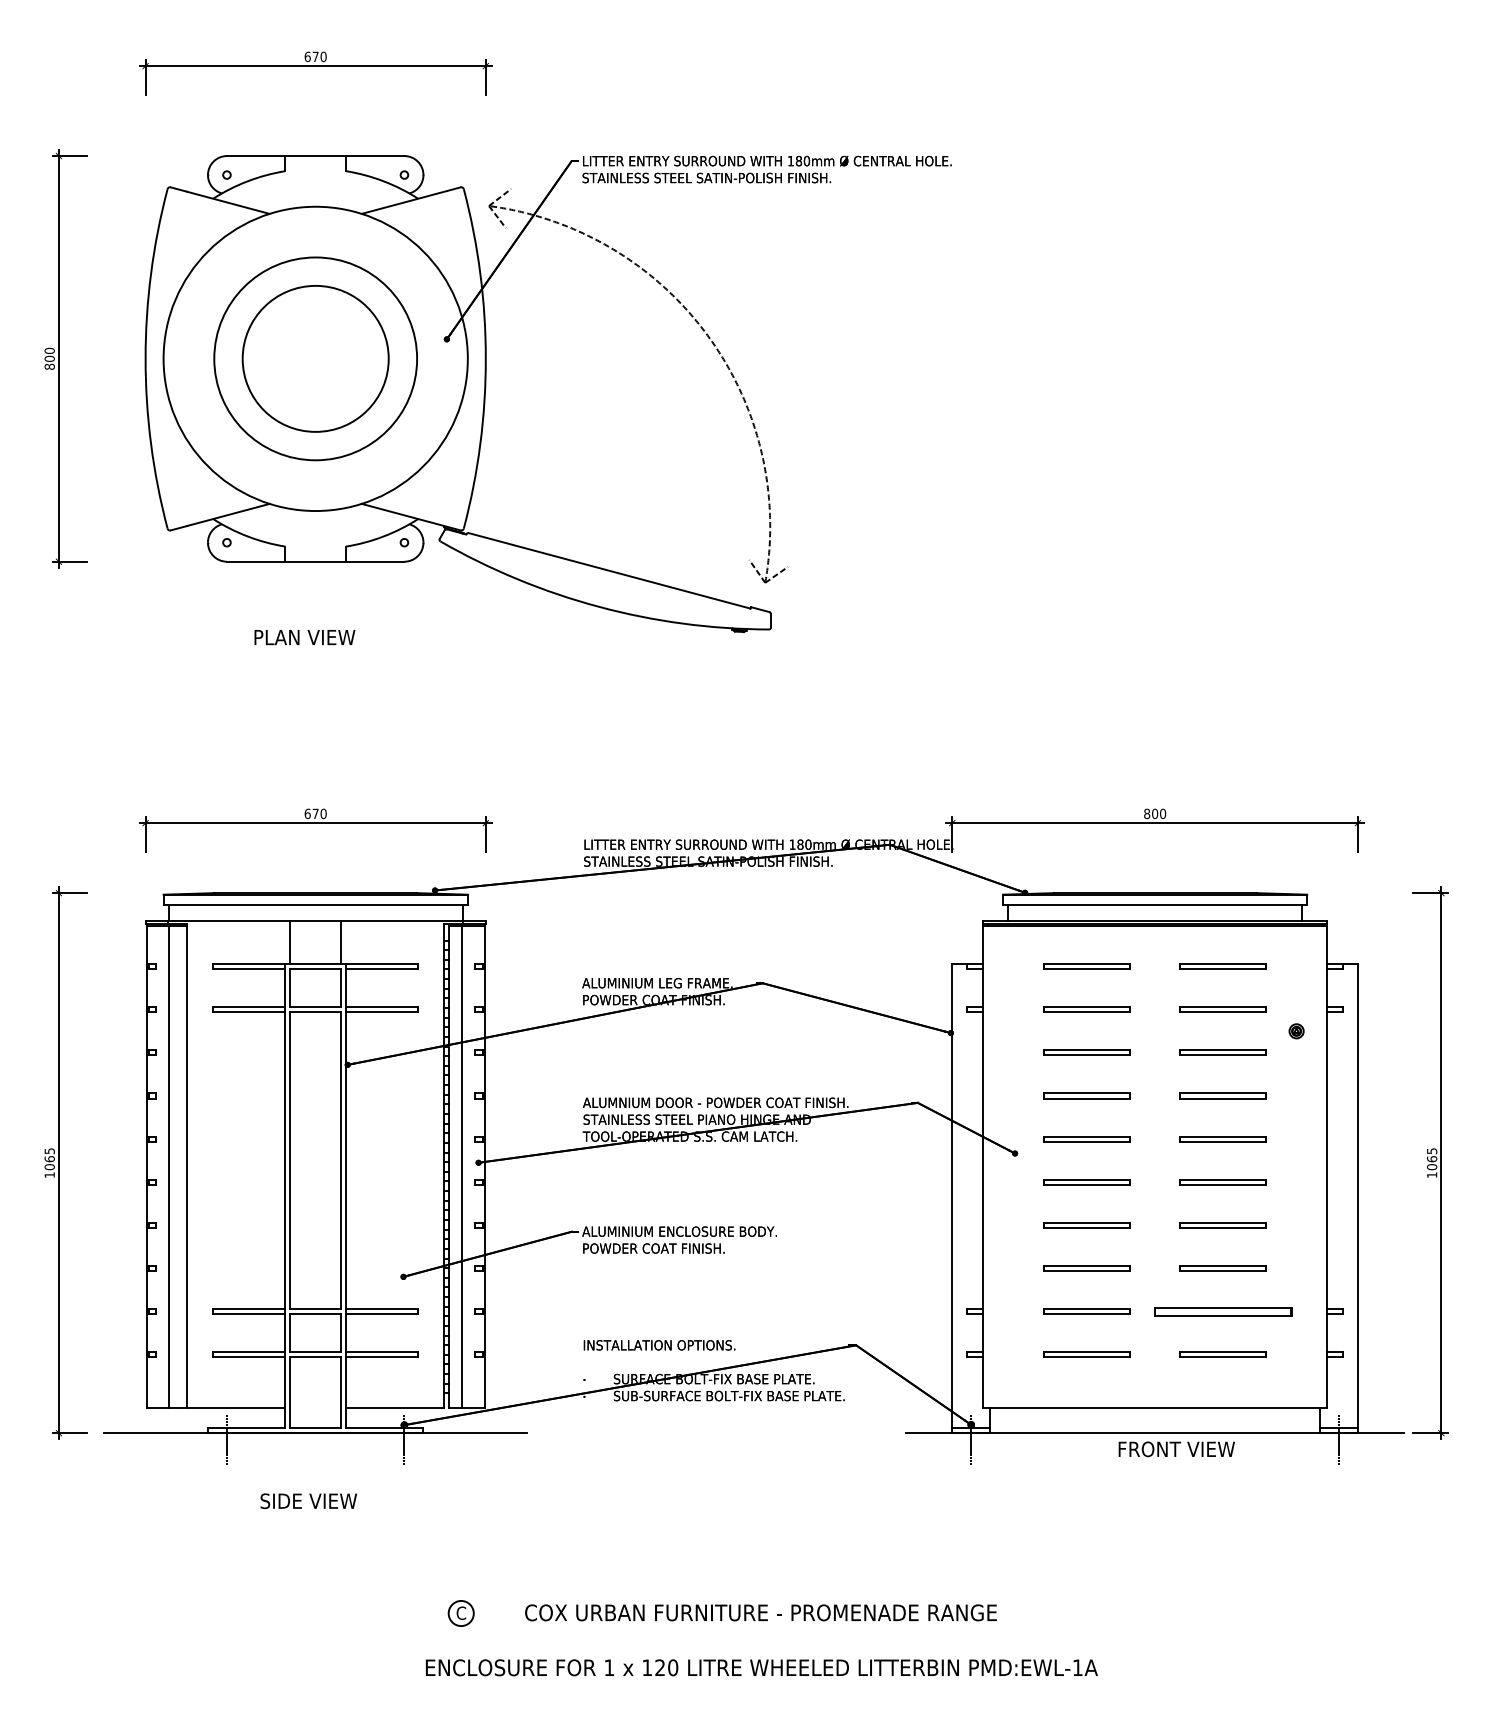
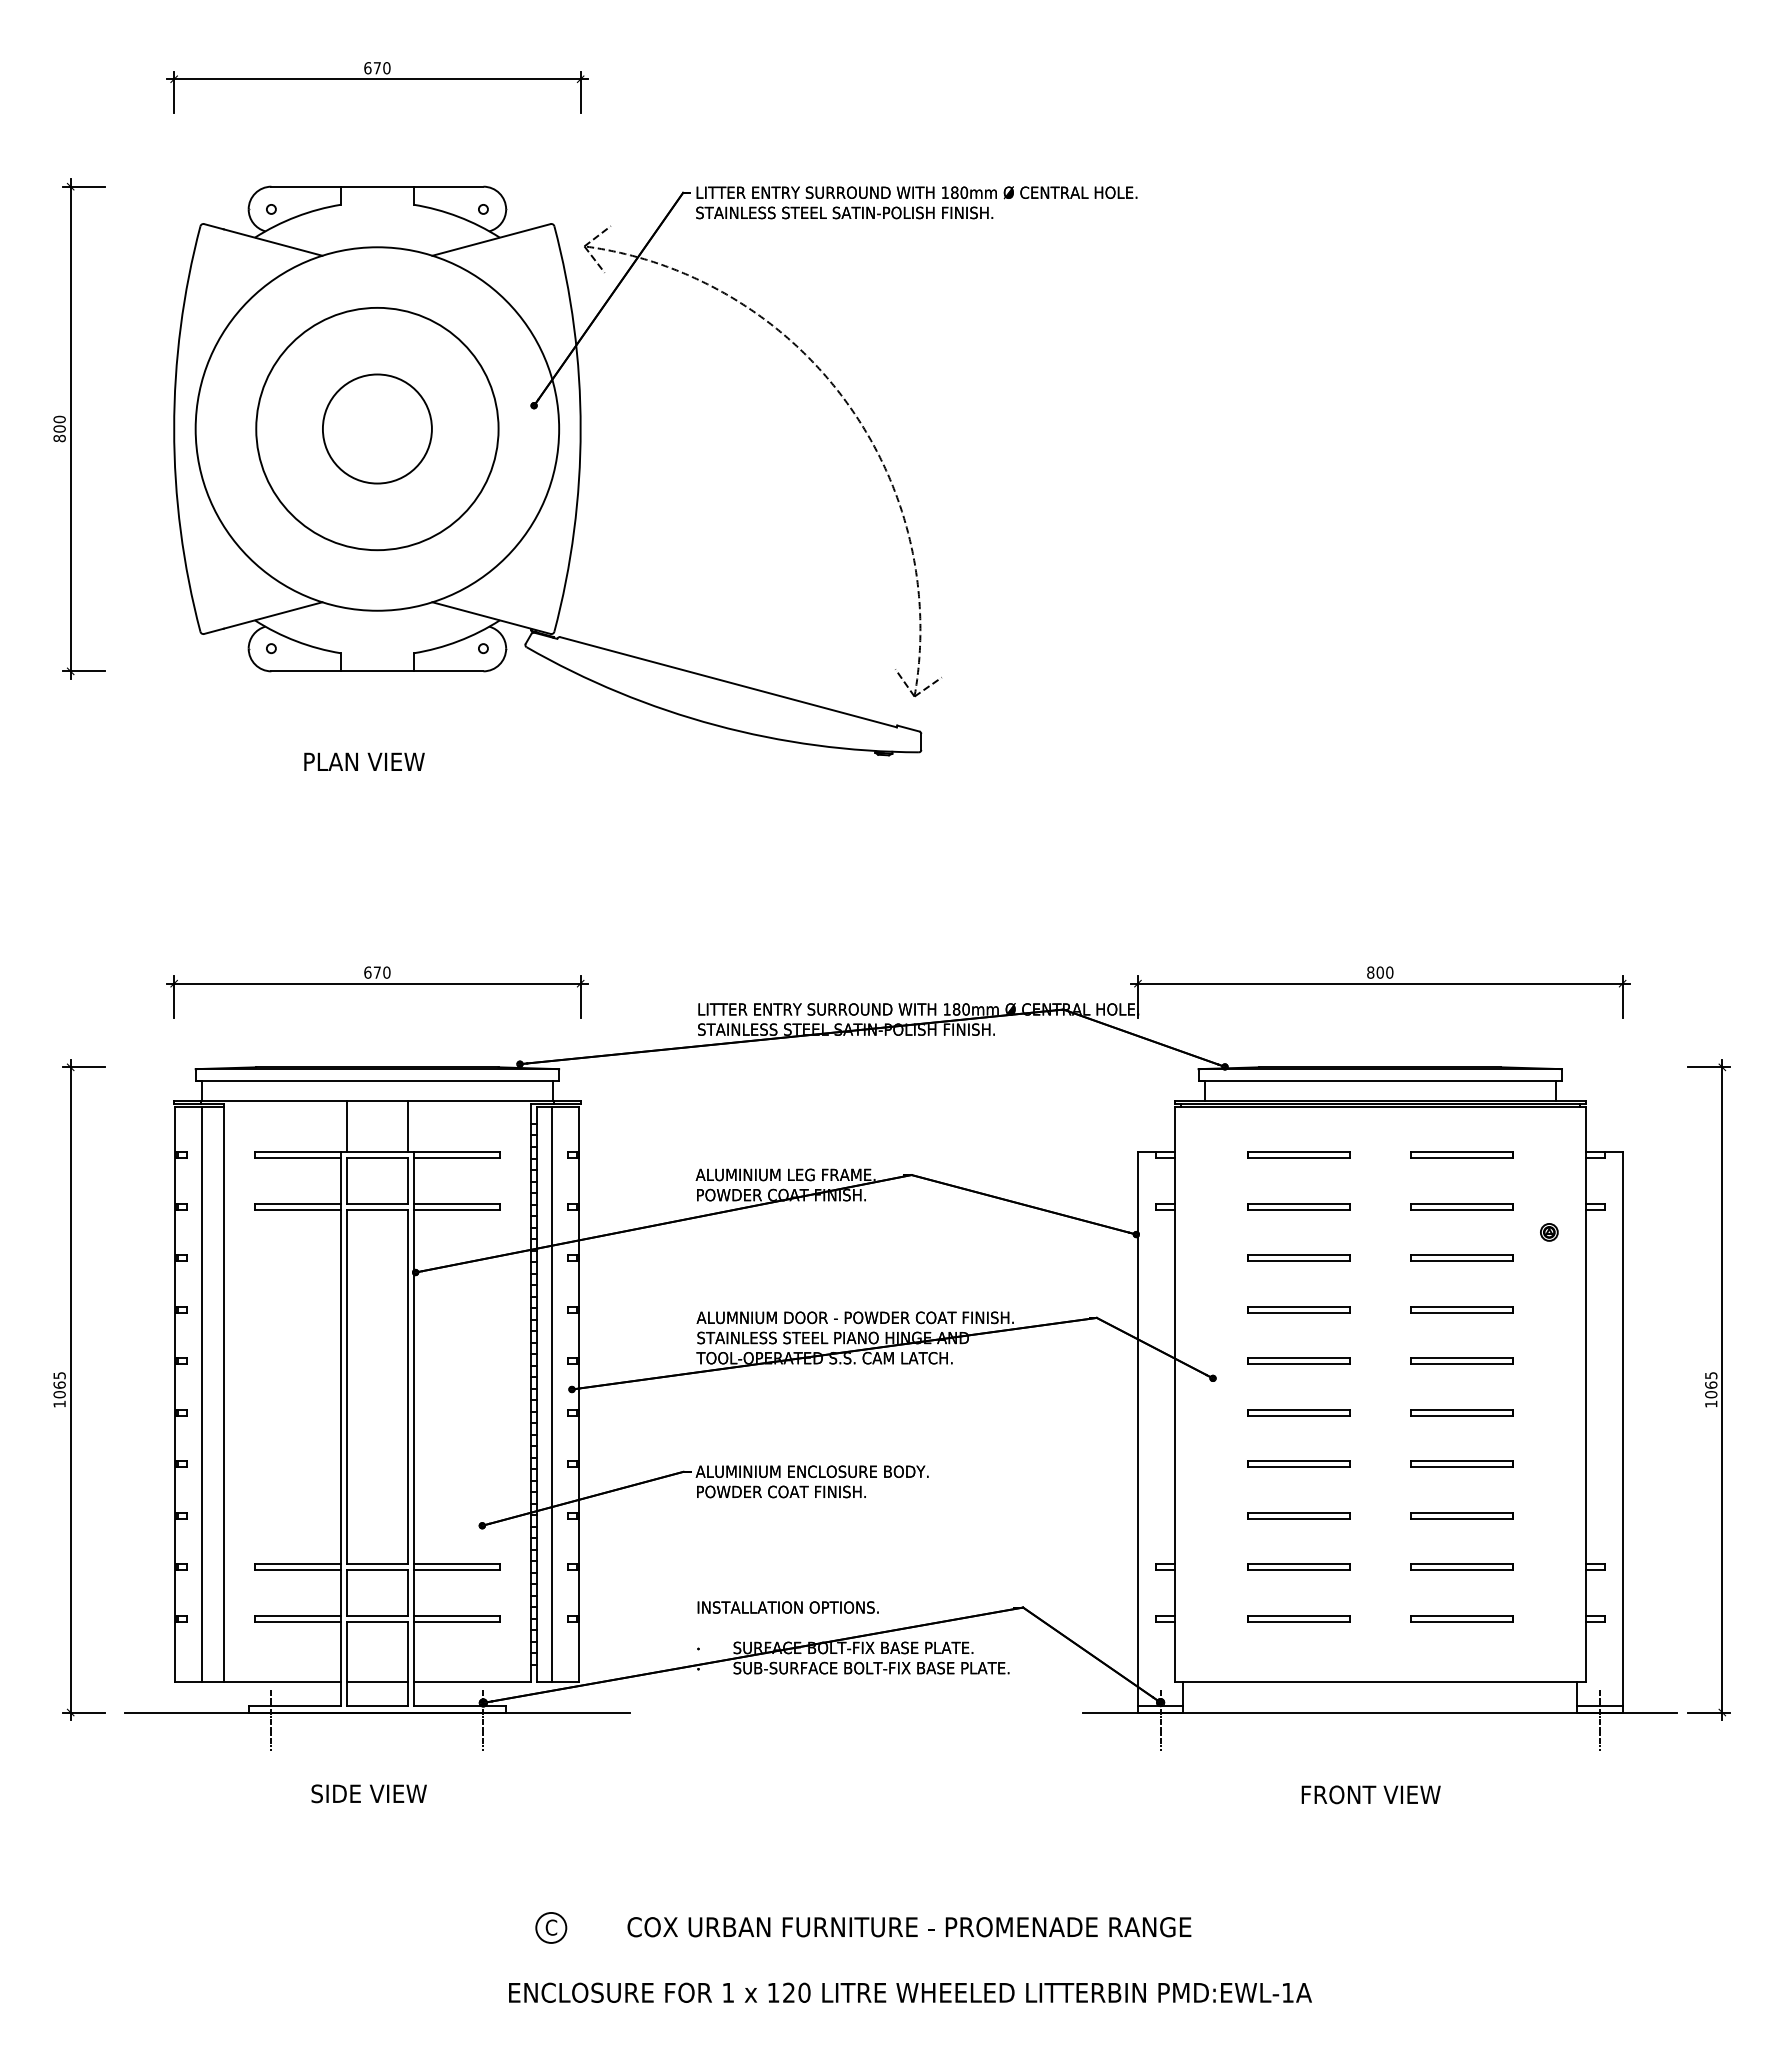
circle: (314, 358) -> (376, 428), size x0.62
part: (1223, 1310) -> (1461, 1566), size x0.62
line: (315, 1408) -> (377, 1682), added
text: (1176, 1449) -> (1370, 1794), moved

